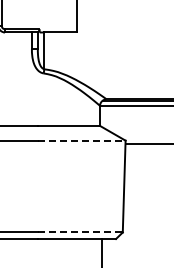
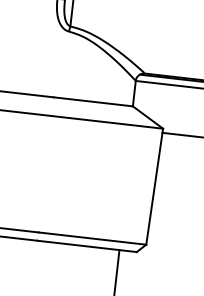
line: (81, 140) -> (107, 122), dashed -> solid
line: (80, 232) -> (92, 238), dashed -> solid

